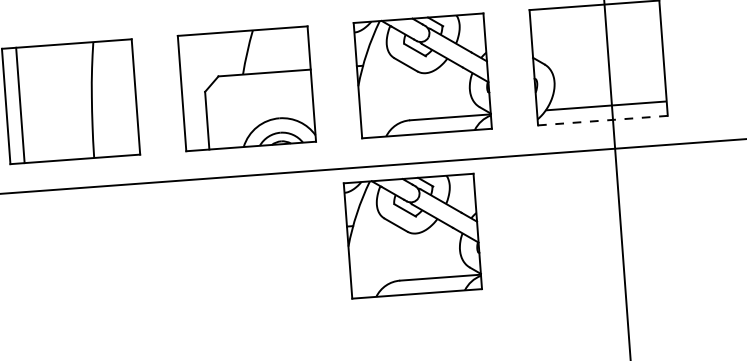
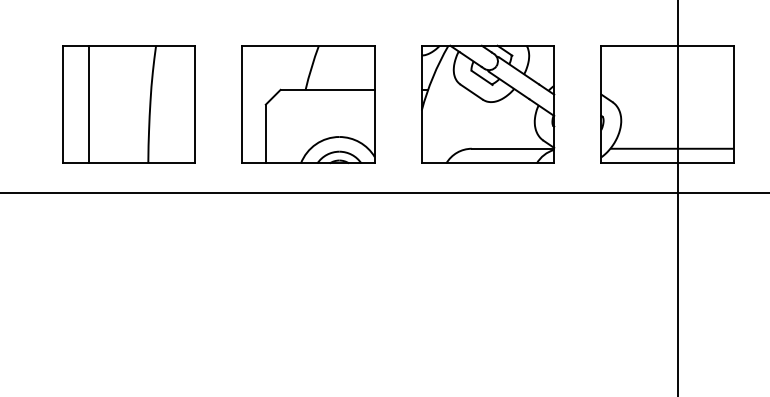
line: (20, 105) -> (89, 104), moved
line: (602, 120) -> (667, 163), dashed -> solid
part: (413, 235) -> (466, 265), removed

